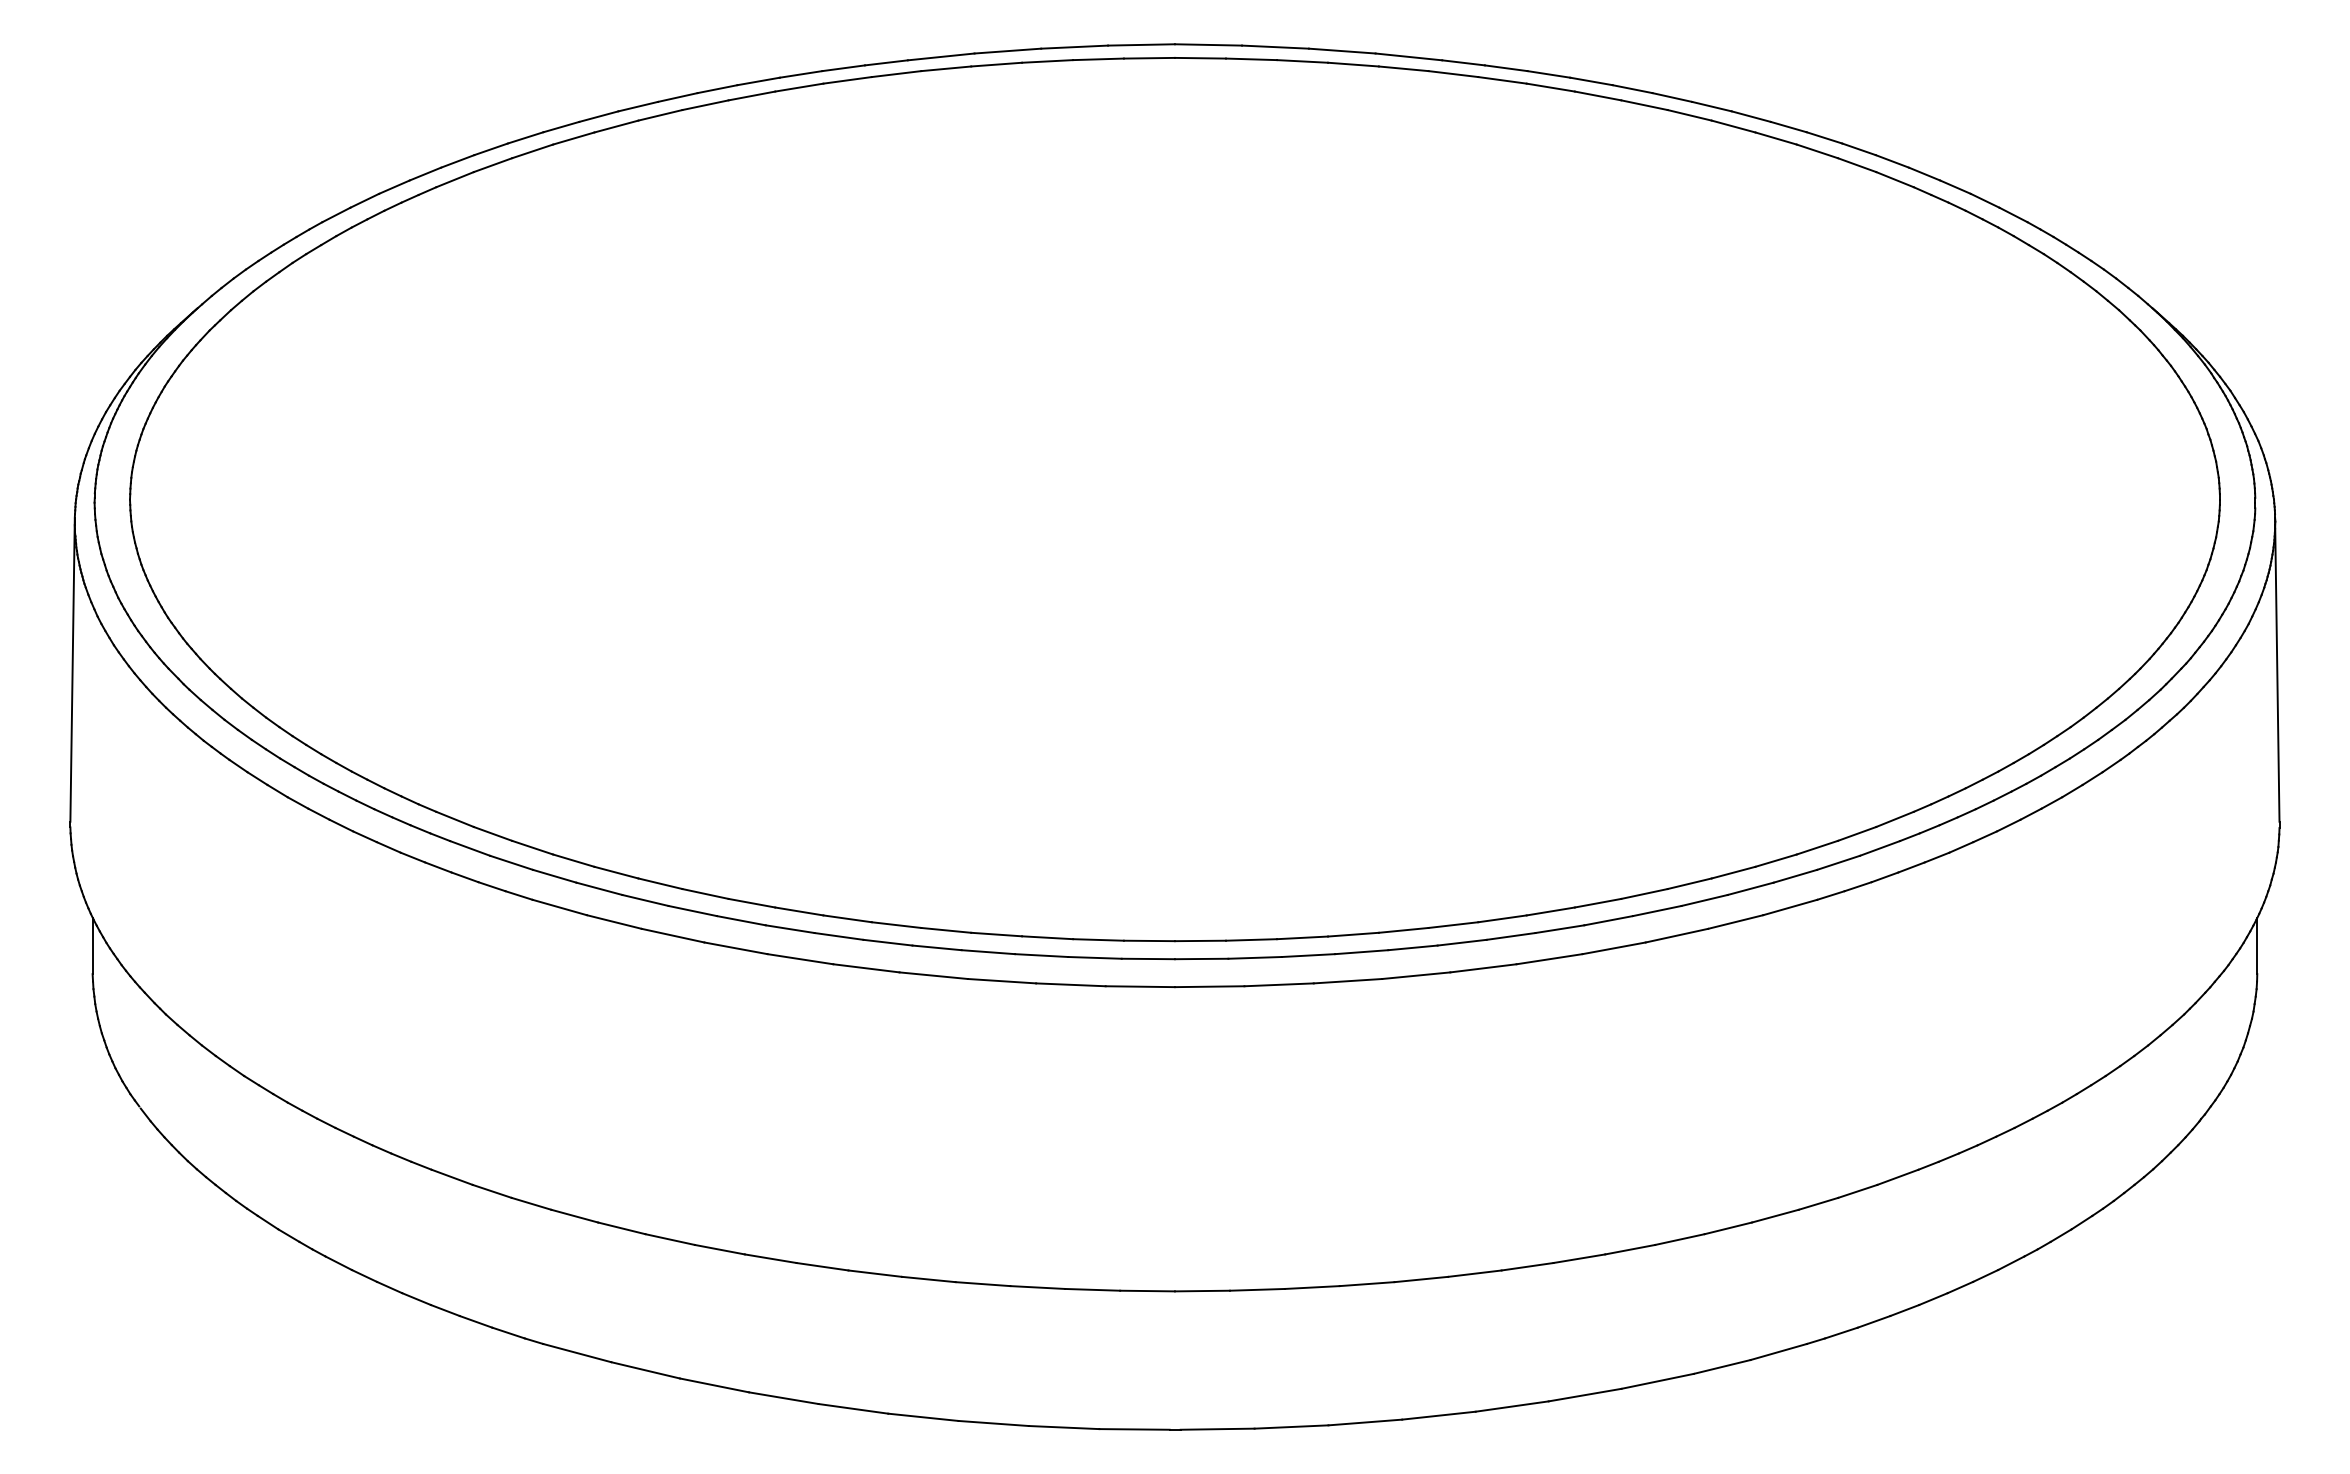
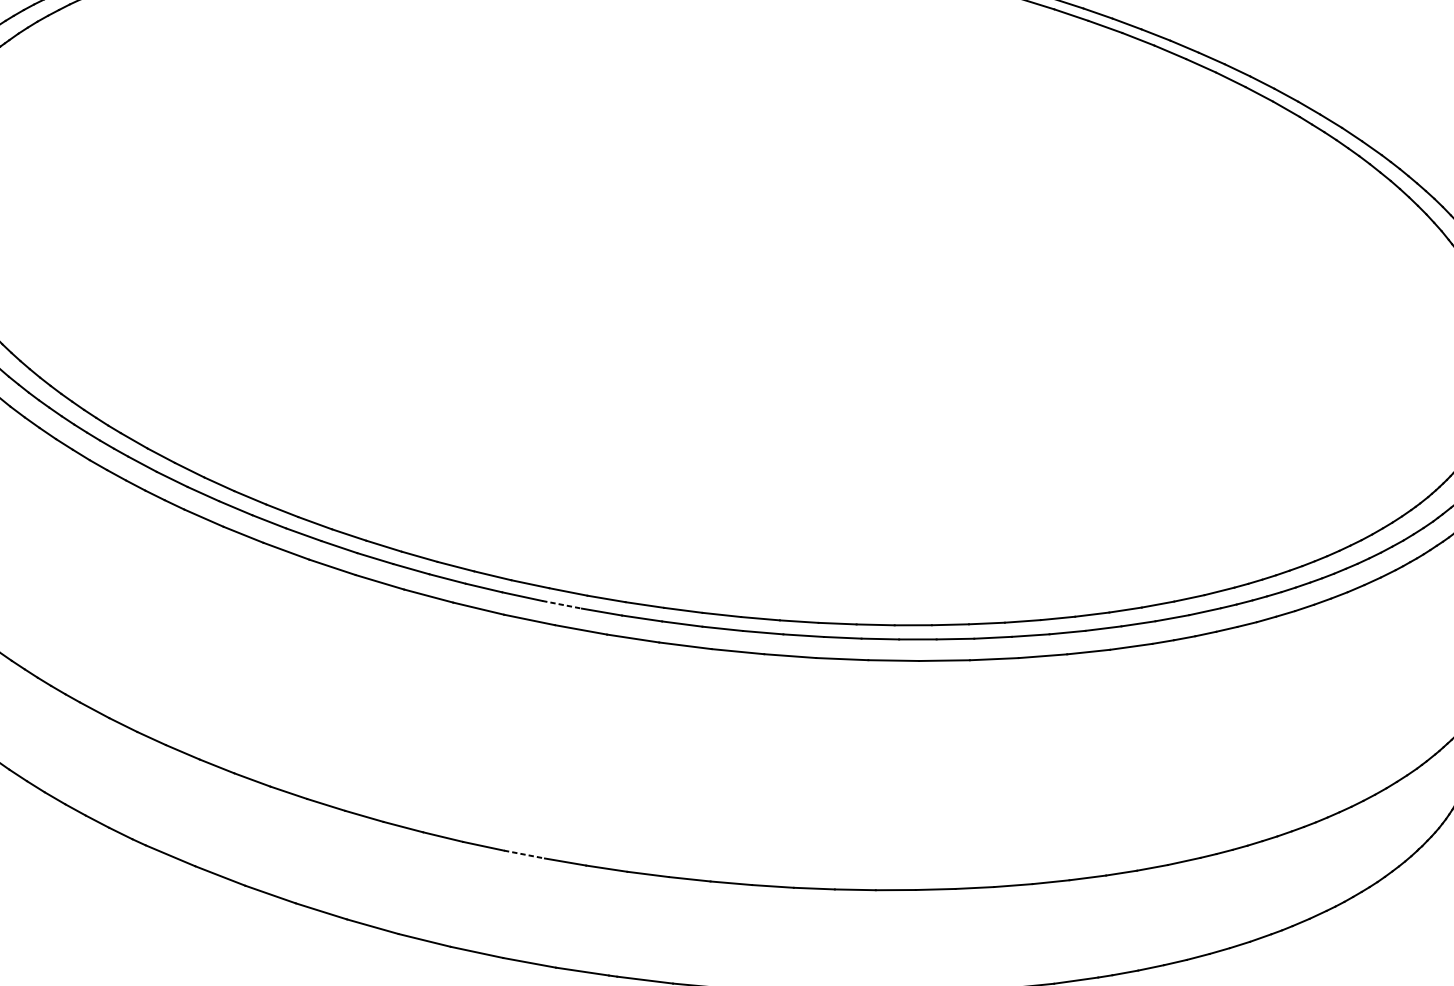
line: (1041, 955) -> (561, 604), solid -> dashed
line: (1038, 1287) -> (524, 854), solid -> dashed

